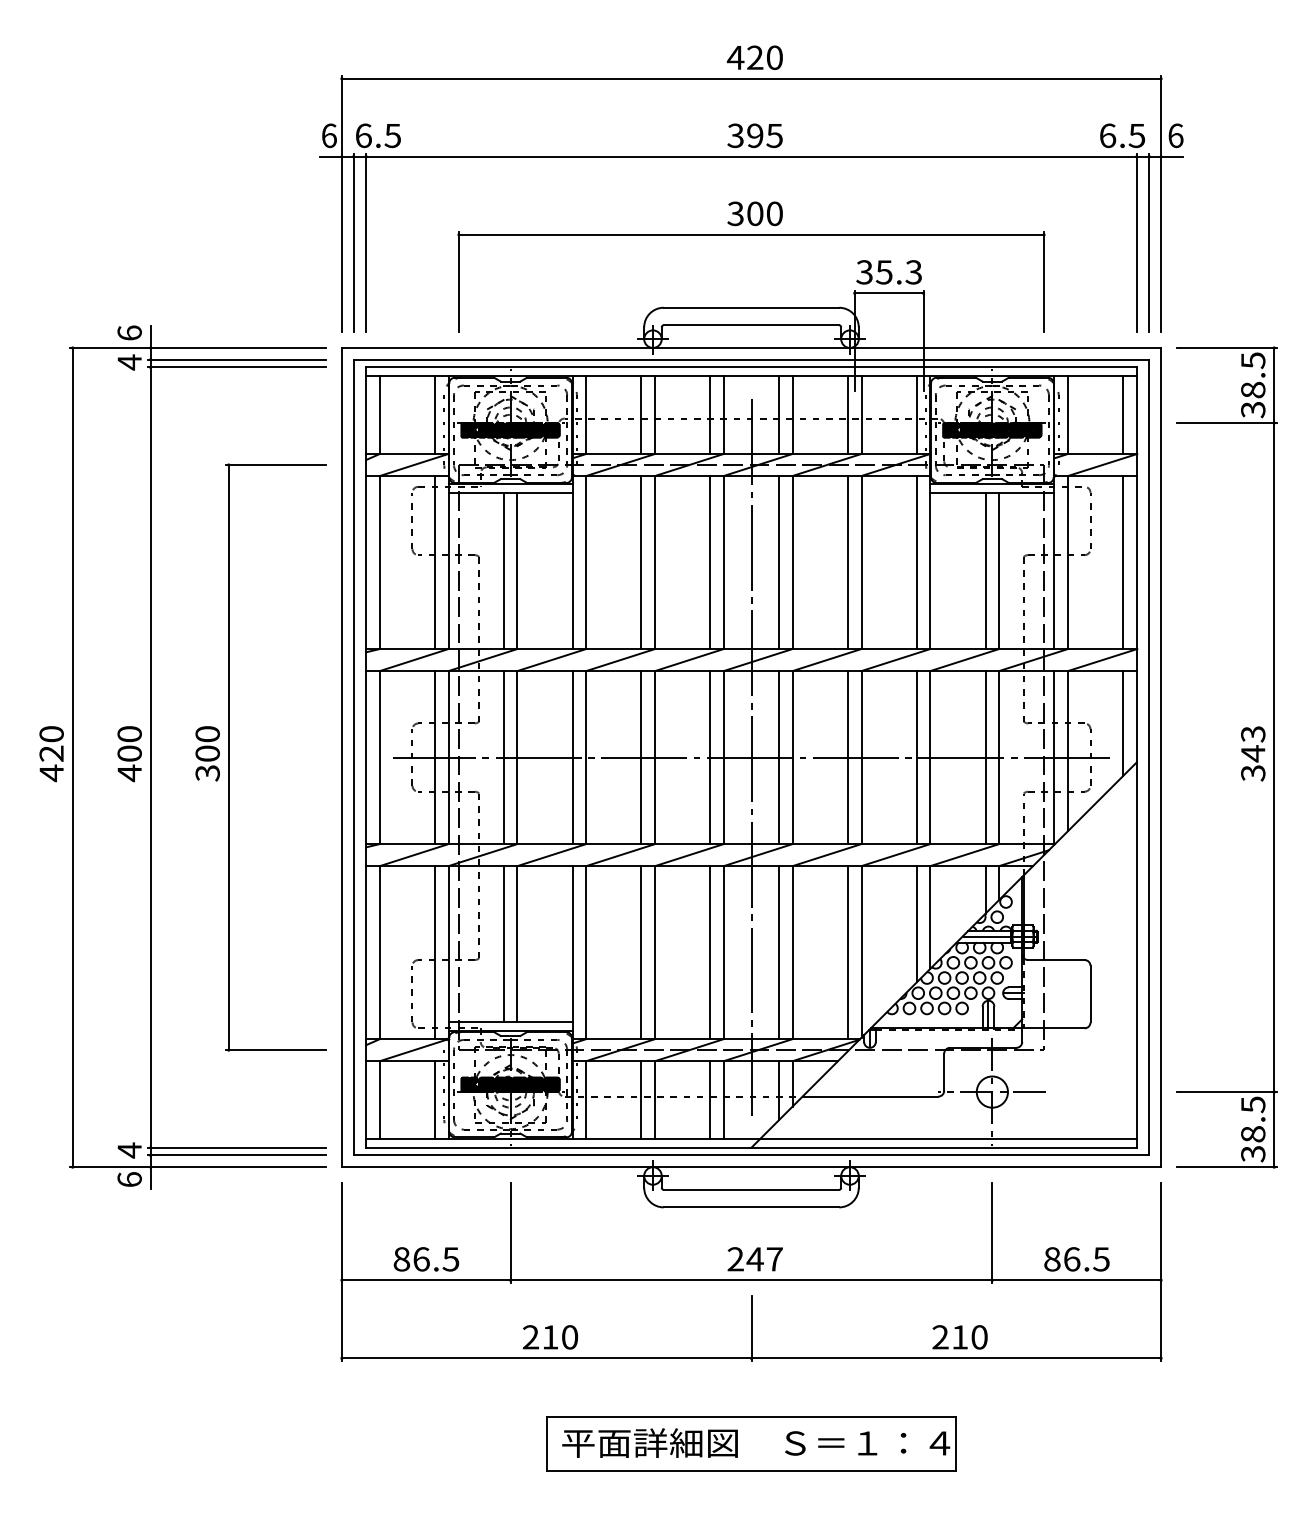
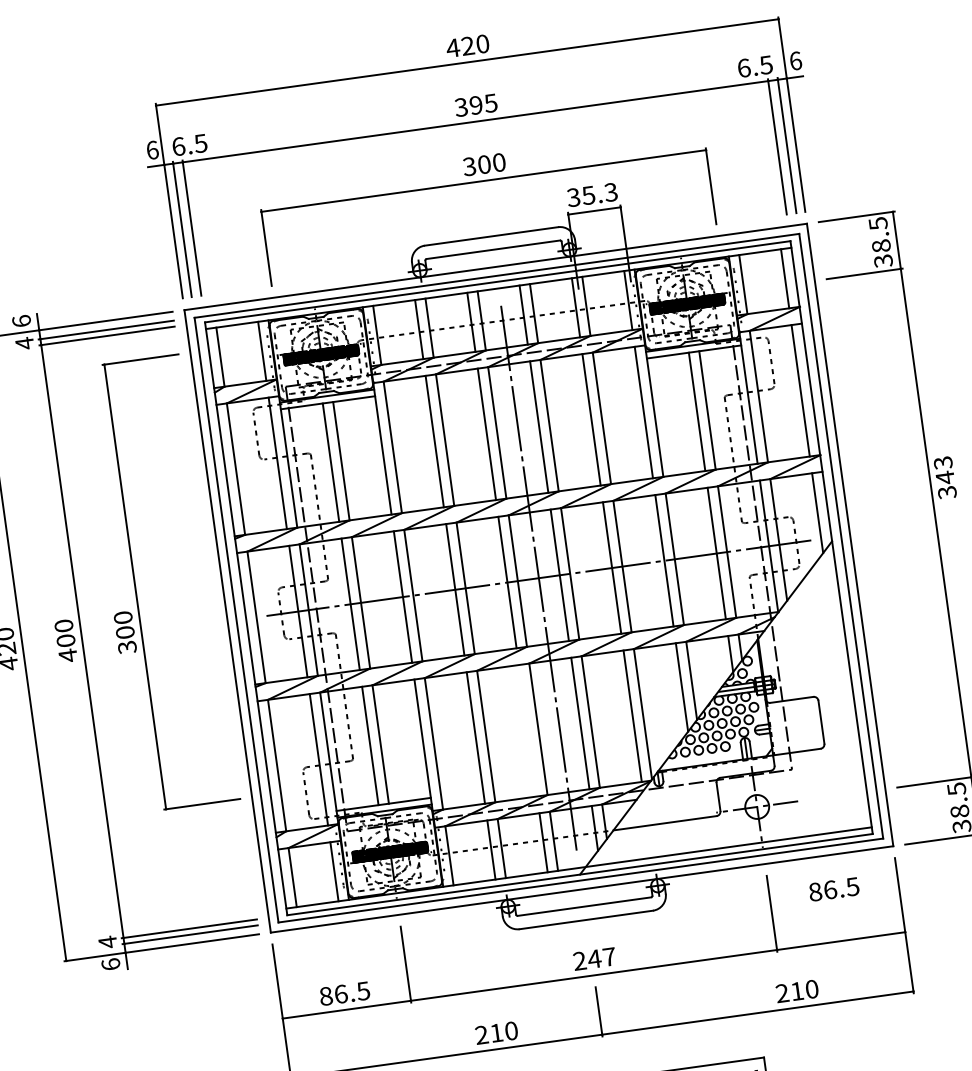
text: (1253, 753) -> (945, 477), moved
part: (229, 757) -> (135, 586), moved
line: (710, 952) -> (528, 730), removed
text: (1076, 1259) -> (833, 889), moved
text: (549, 1337) -> (495, 1033), moved
text: (959, 1337) -> (796, 991), moved

